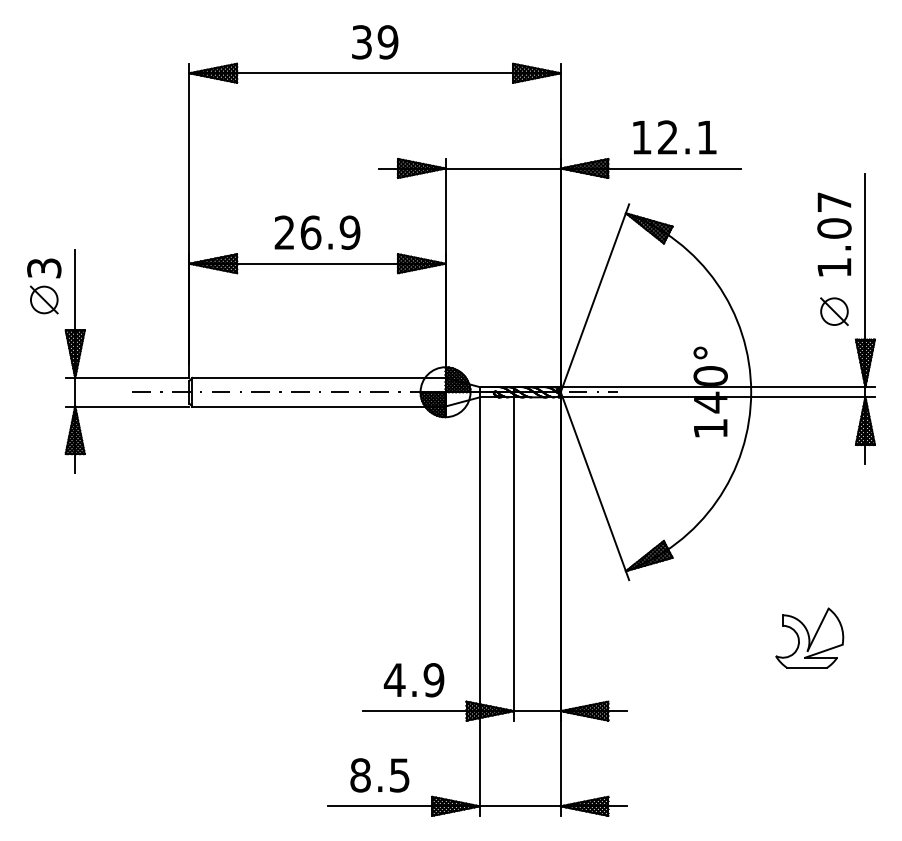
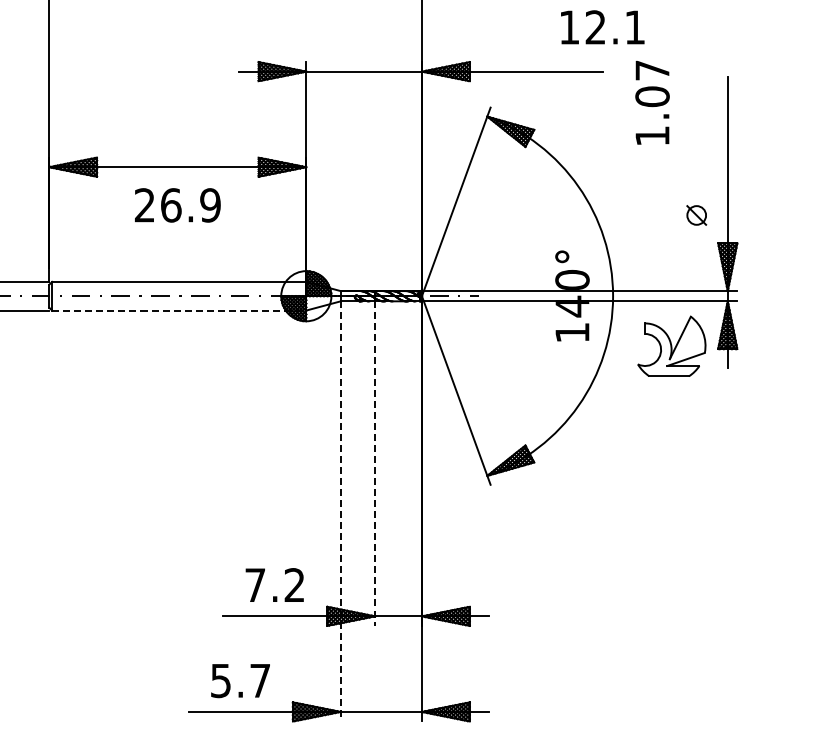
text: (674, 137) -> (602, 27), moved
text: (317, 232) -> (177, 205), moved
text: (834, 234) -> (652, 102), moved
part: (834, 311) -> (696, 215), size x0.7
line: (318, 406) -> (178, 310), solid -> dashed
line: (514, 559) -> (375, 464), solid -> dashed
line: (479, 607) -> (340, 512), solid -> dashed
part: (809, 637) -> (671, 345), moved
text: (413, 680) -> (274, 585), 4.9 -> 7.2
text: (379, 775) -> (240, 680), 8.5 -> 5.7

